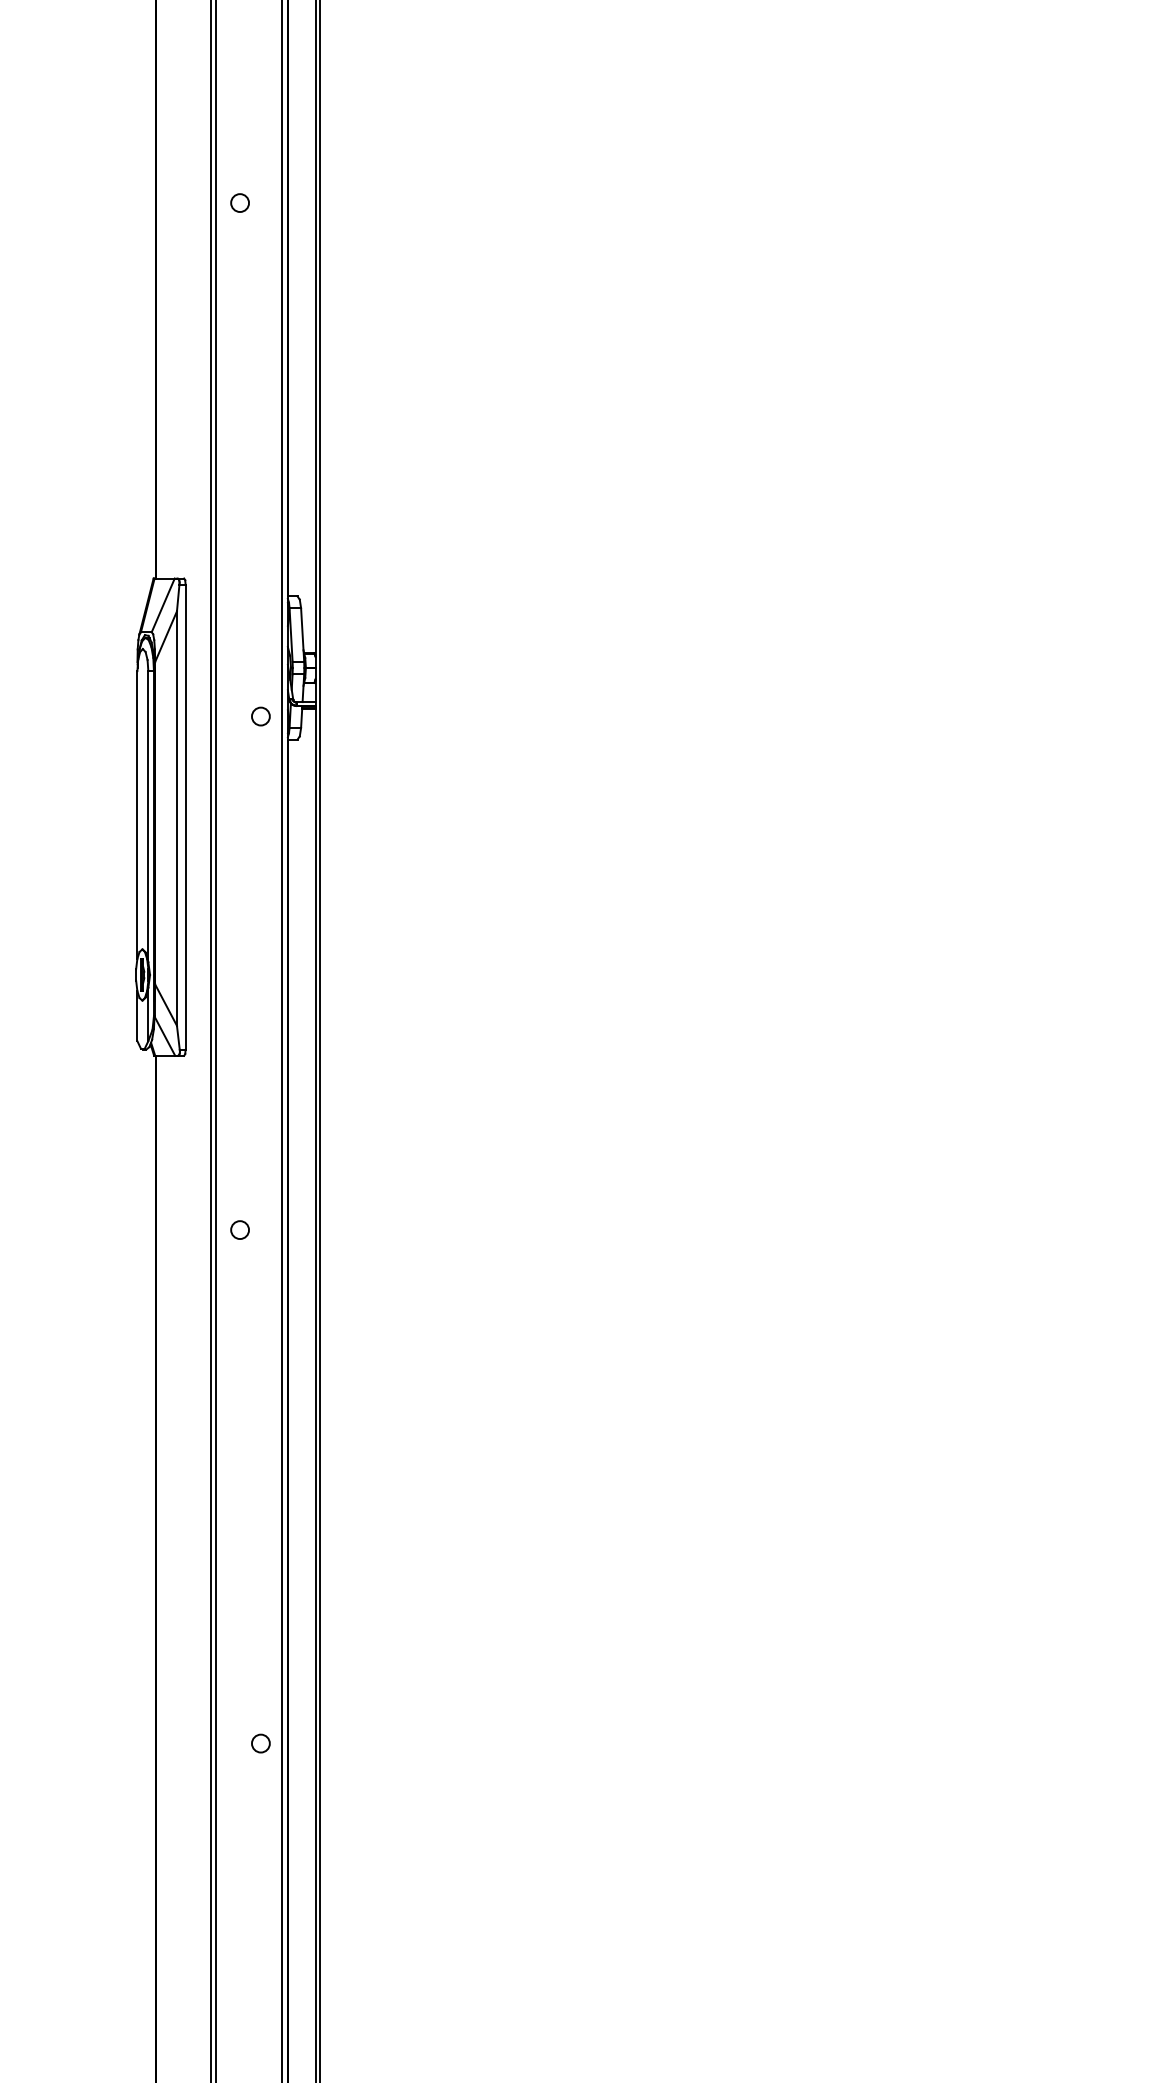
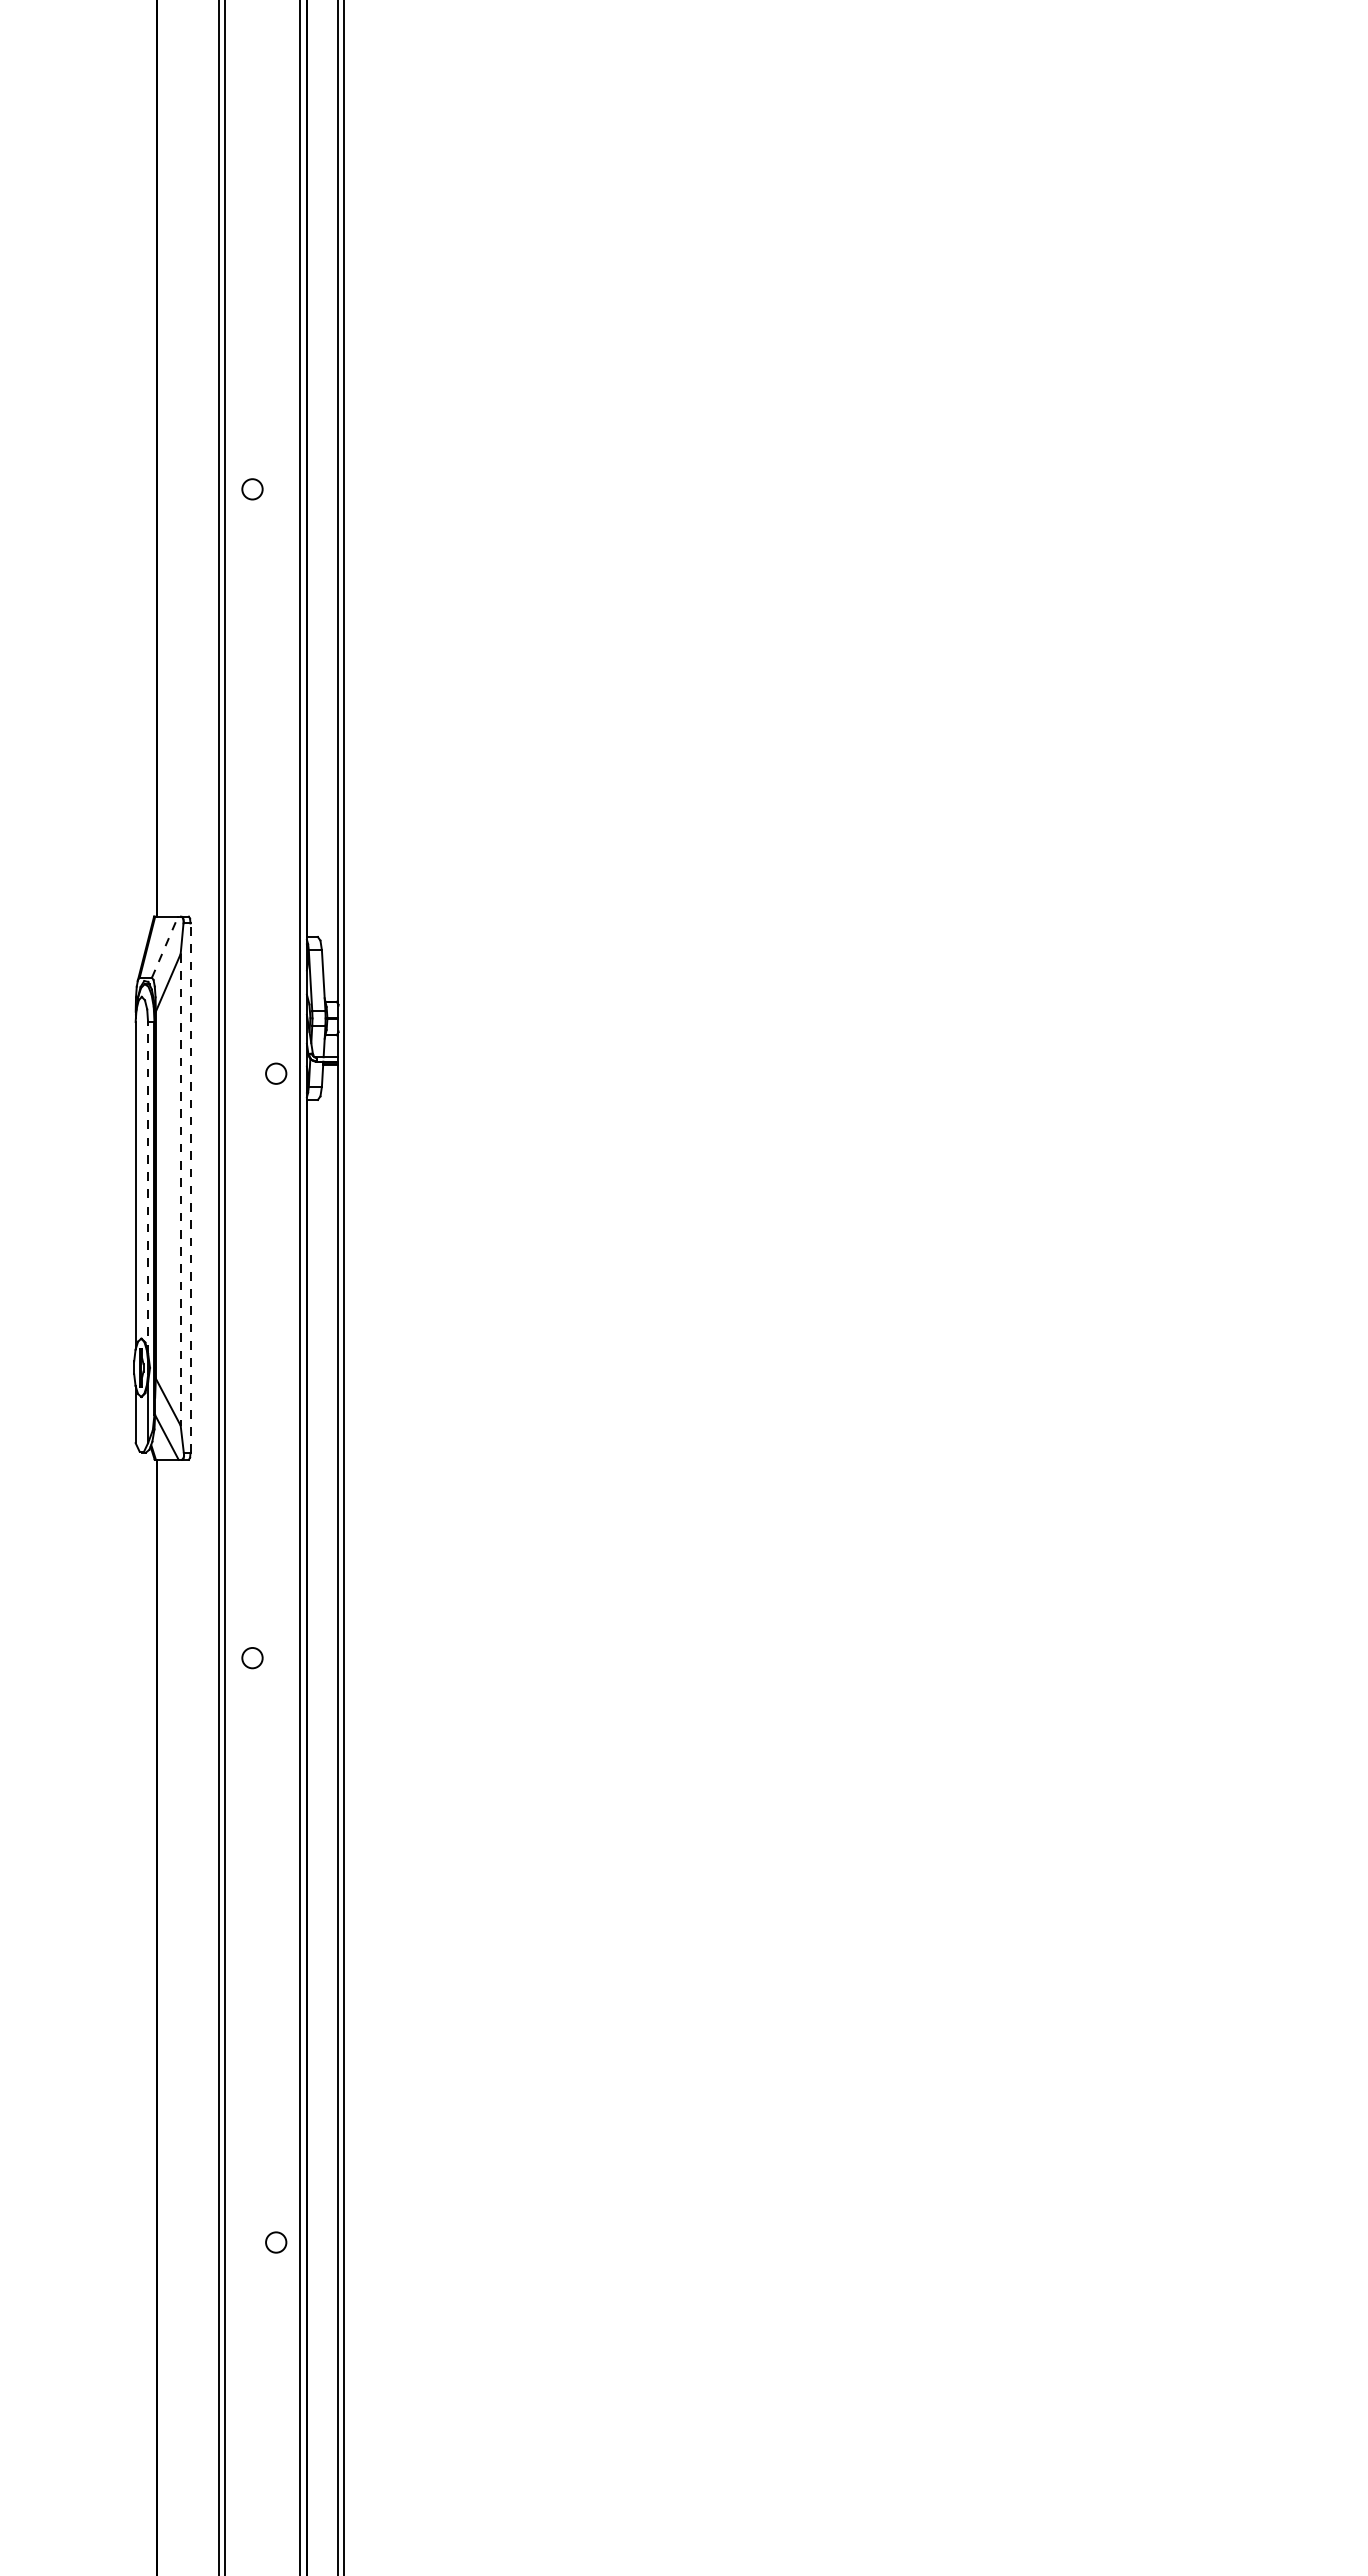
line: (163, 604) -> (165, 946), solid -> dashed
line: (148, 816) -> (148, 1187), solid -> dashed
line: (185, 817) -> (190, 1188), solid -> dashed
line: (176, 818) -> (180, 1189), solid -> dashed

